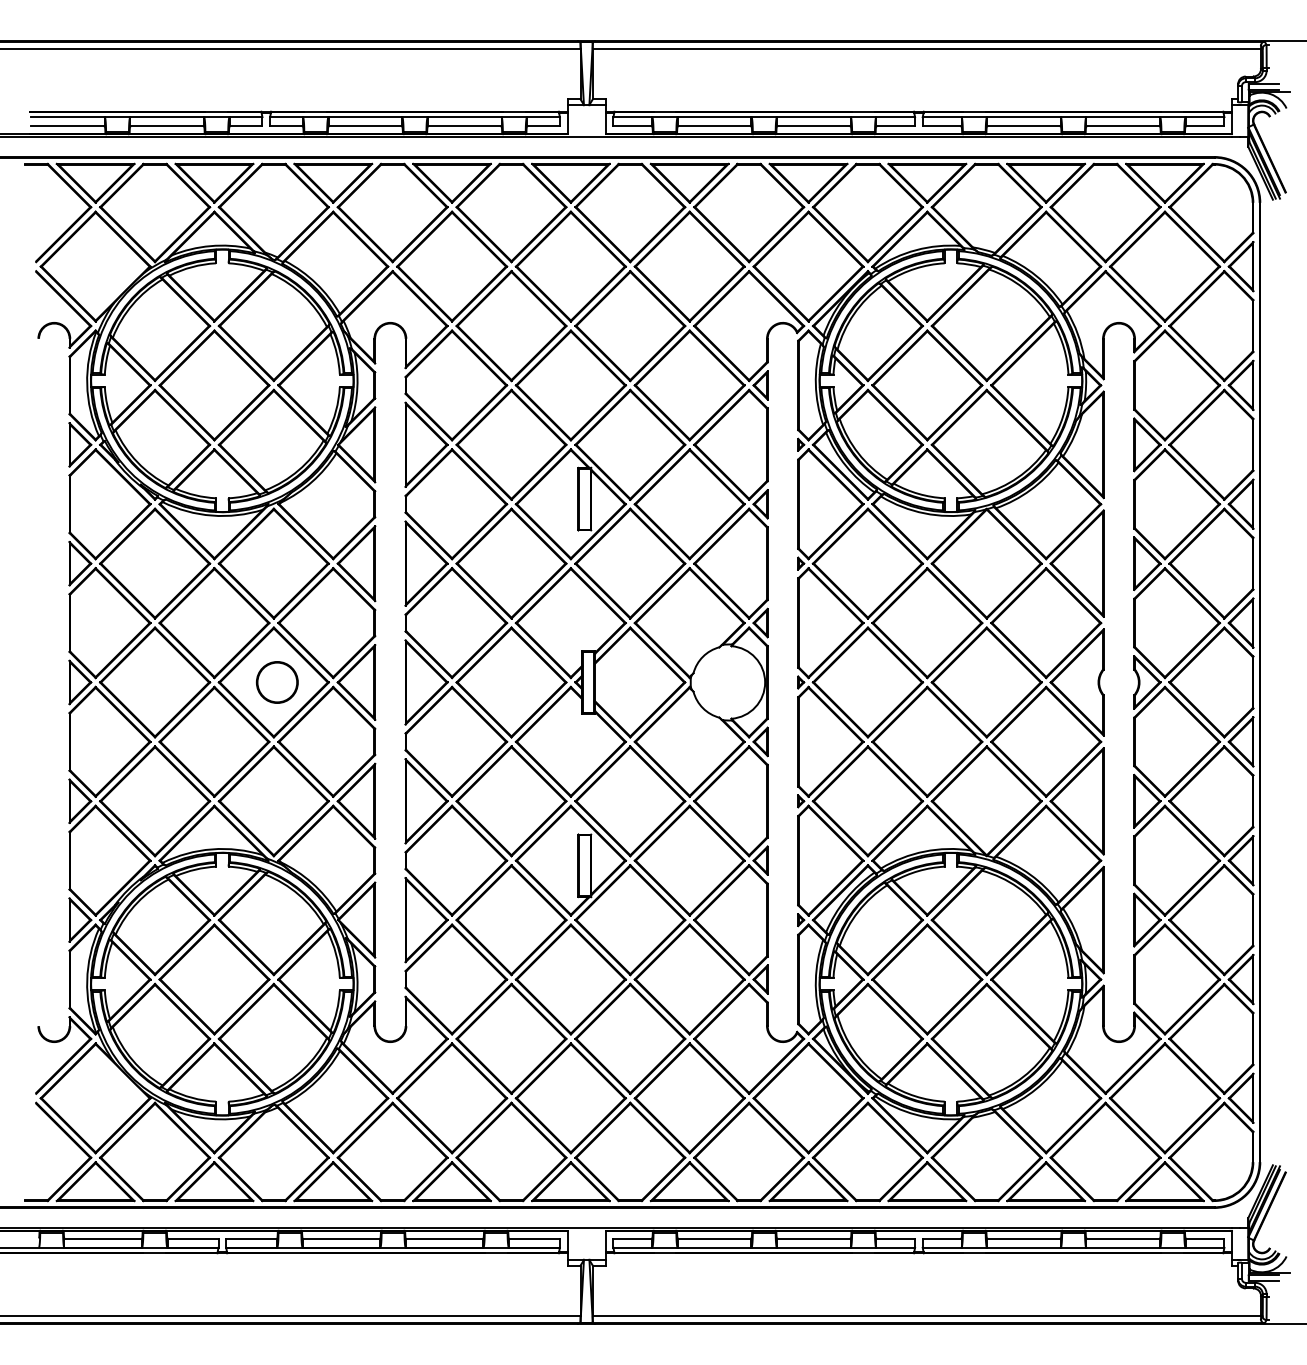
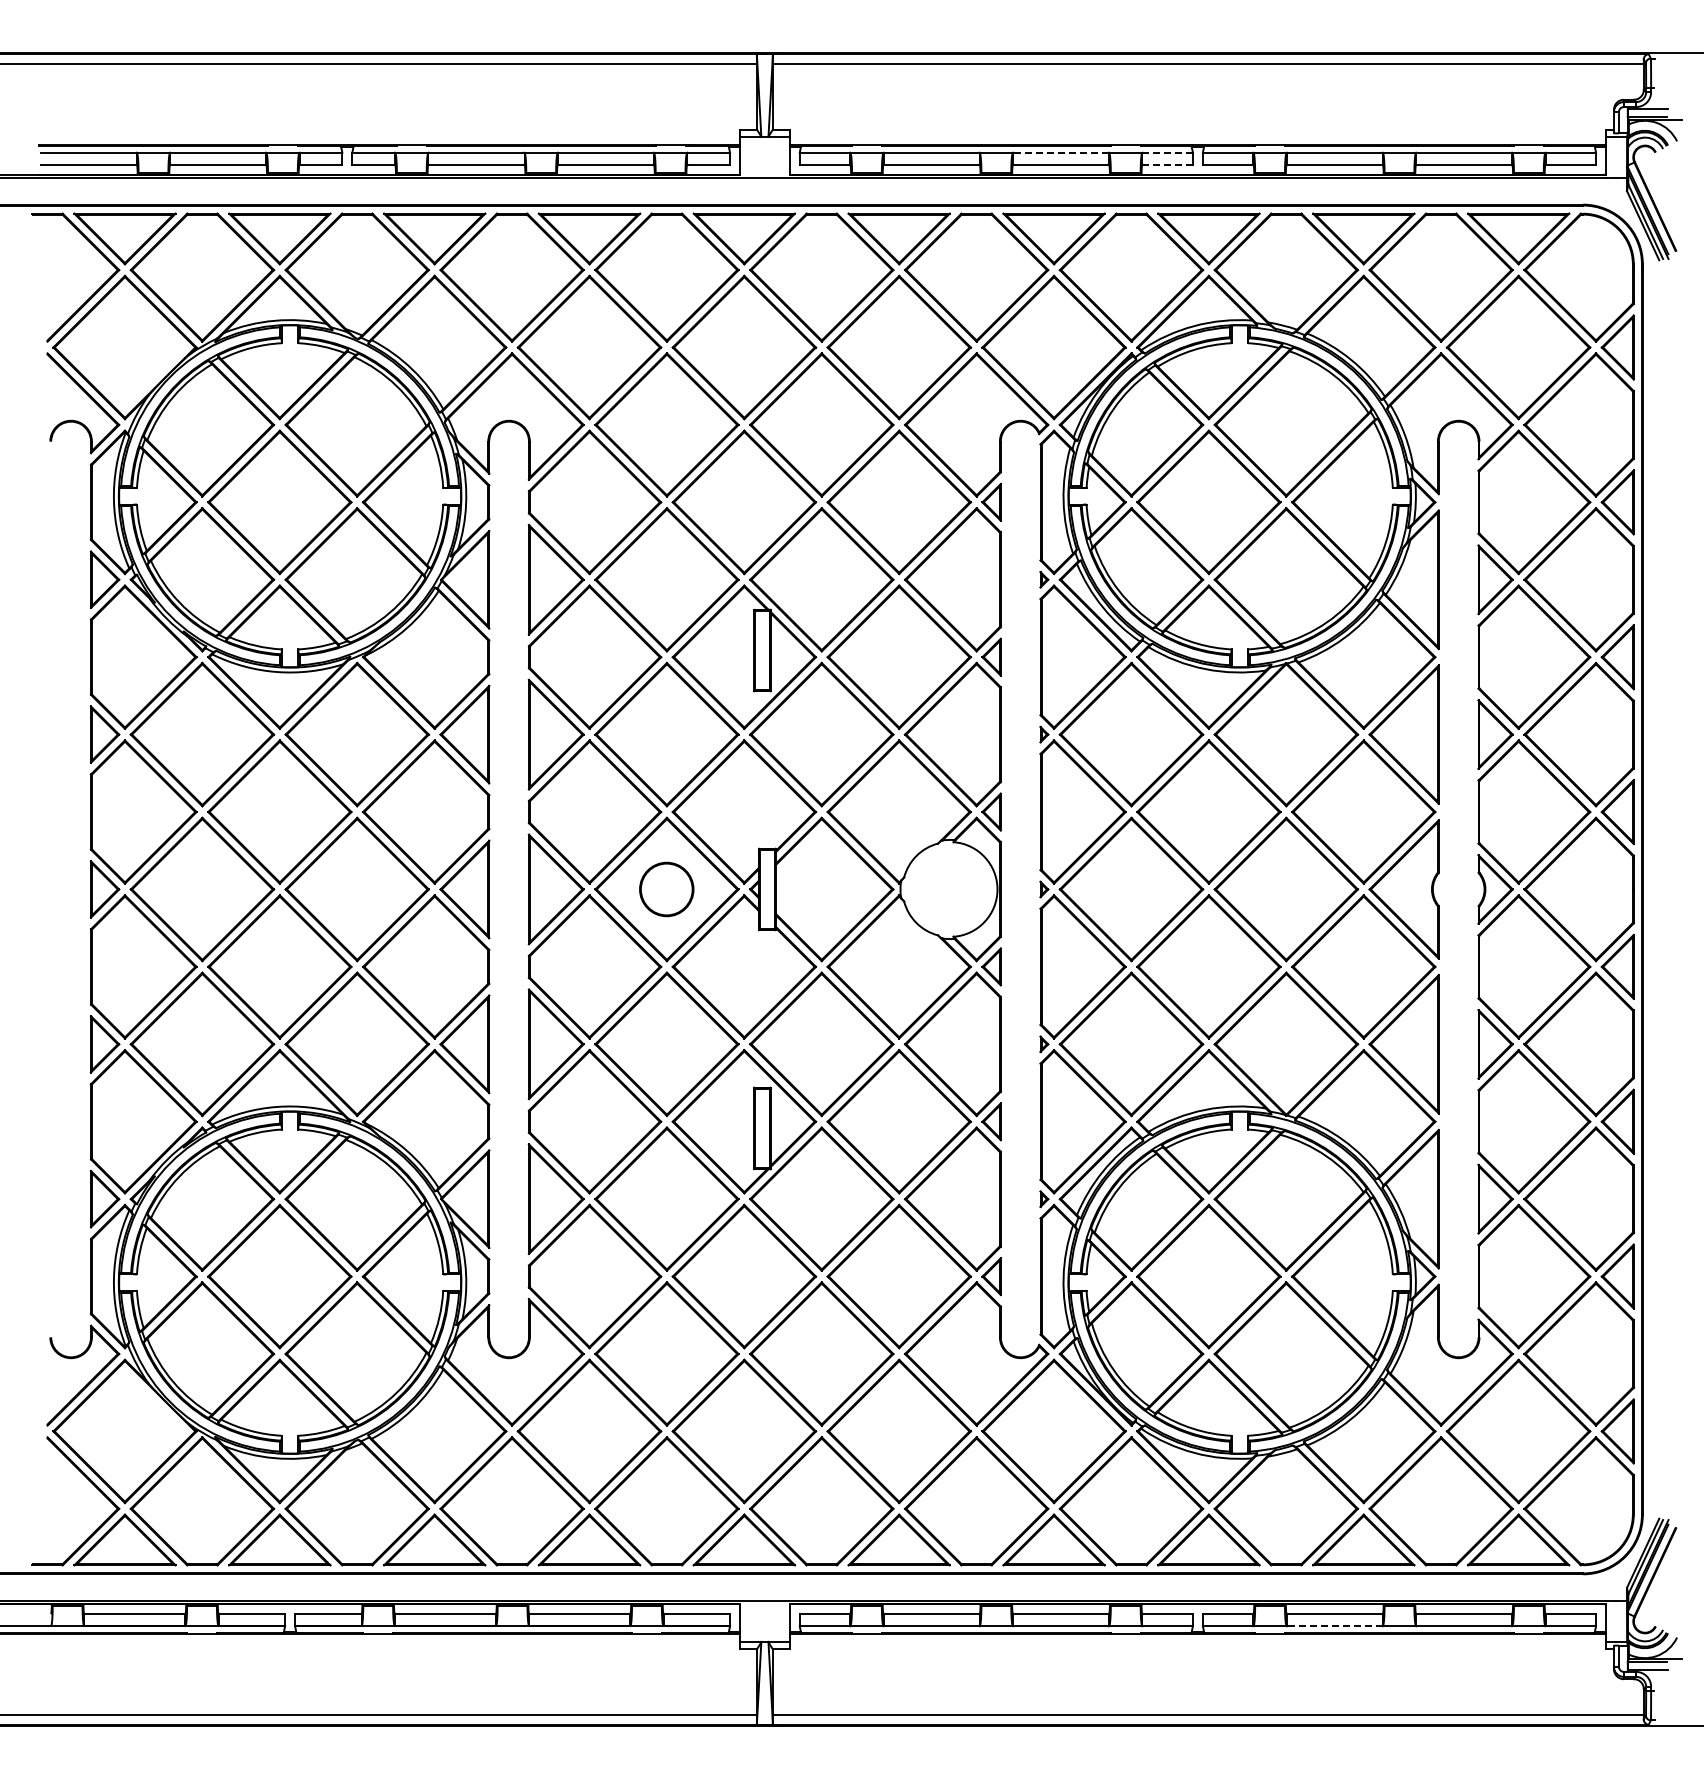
line: (813, 116) -> (1060, 152), solid -> dashed
line: (895, 116) -> (1167, 152), solid -> dashed
line: (895, 126) -> (1167, 164), solid -> dashed
part: (277, 682) -> (666, 889), moved
line: (1023, 1248) -> (1334, 1626), solid -> dashed

